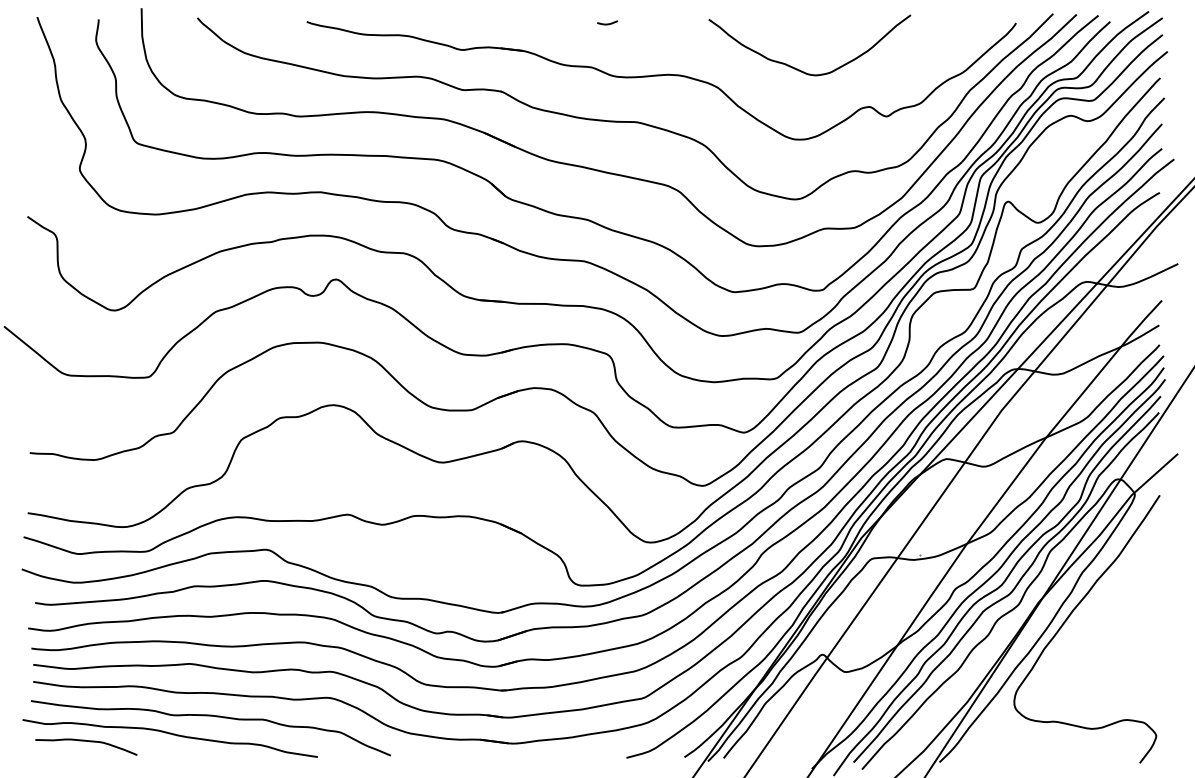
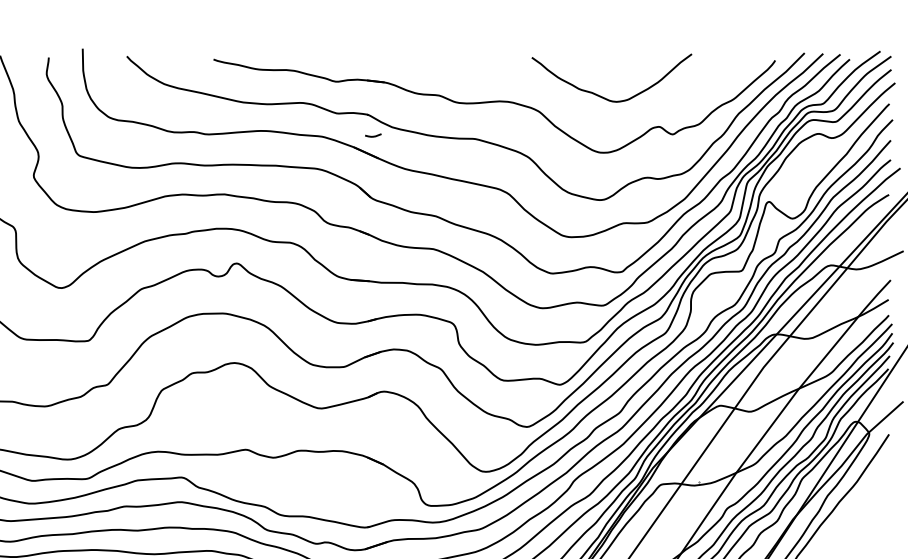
curve: (607, 23) -> (373, 136), moved

